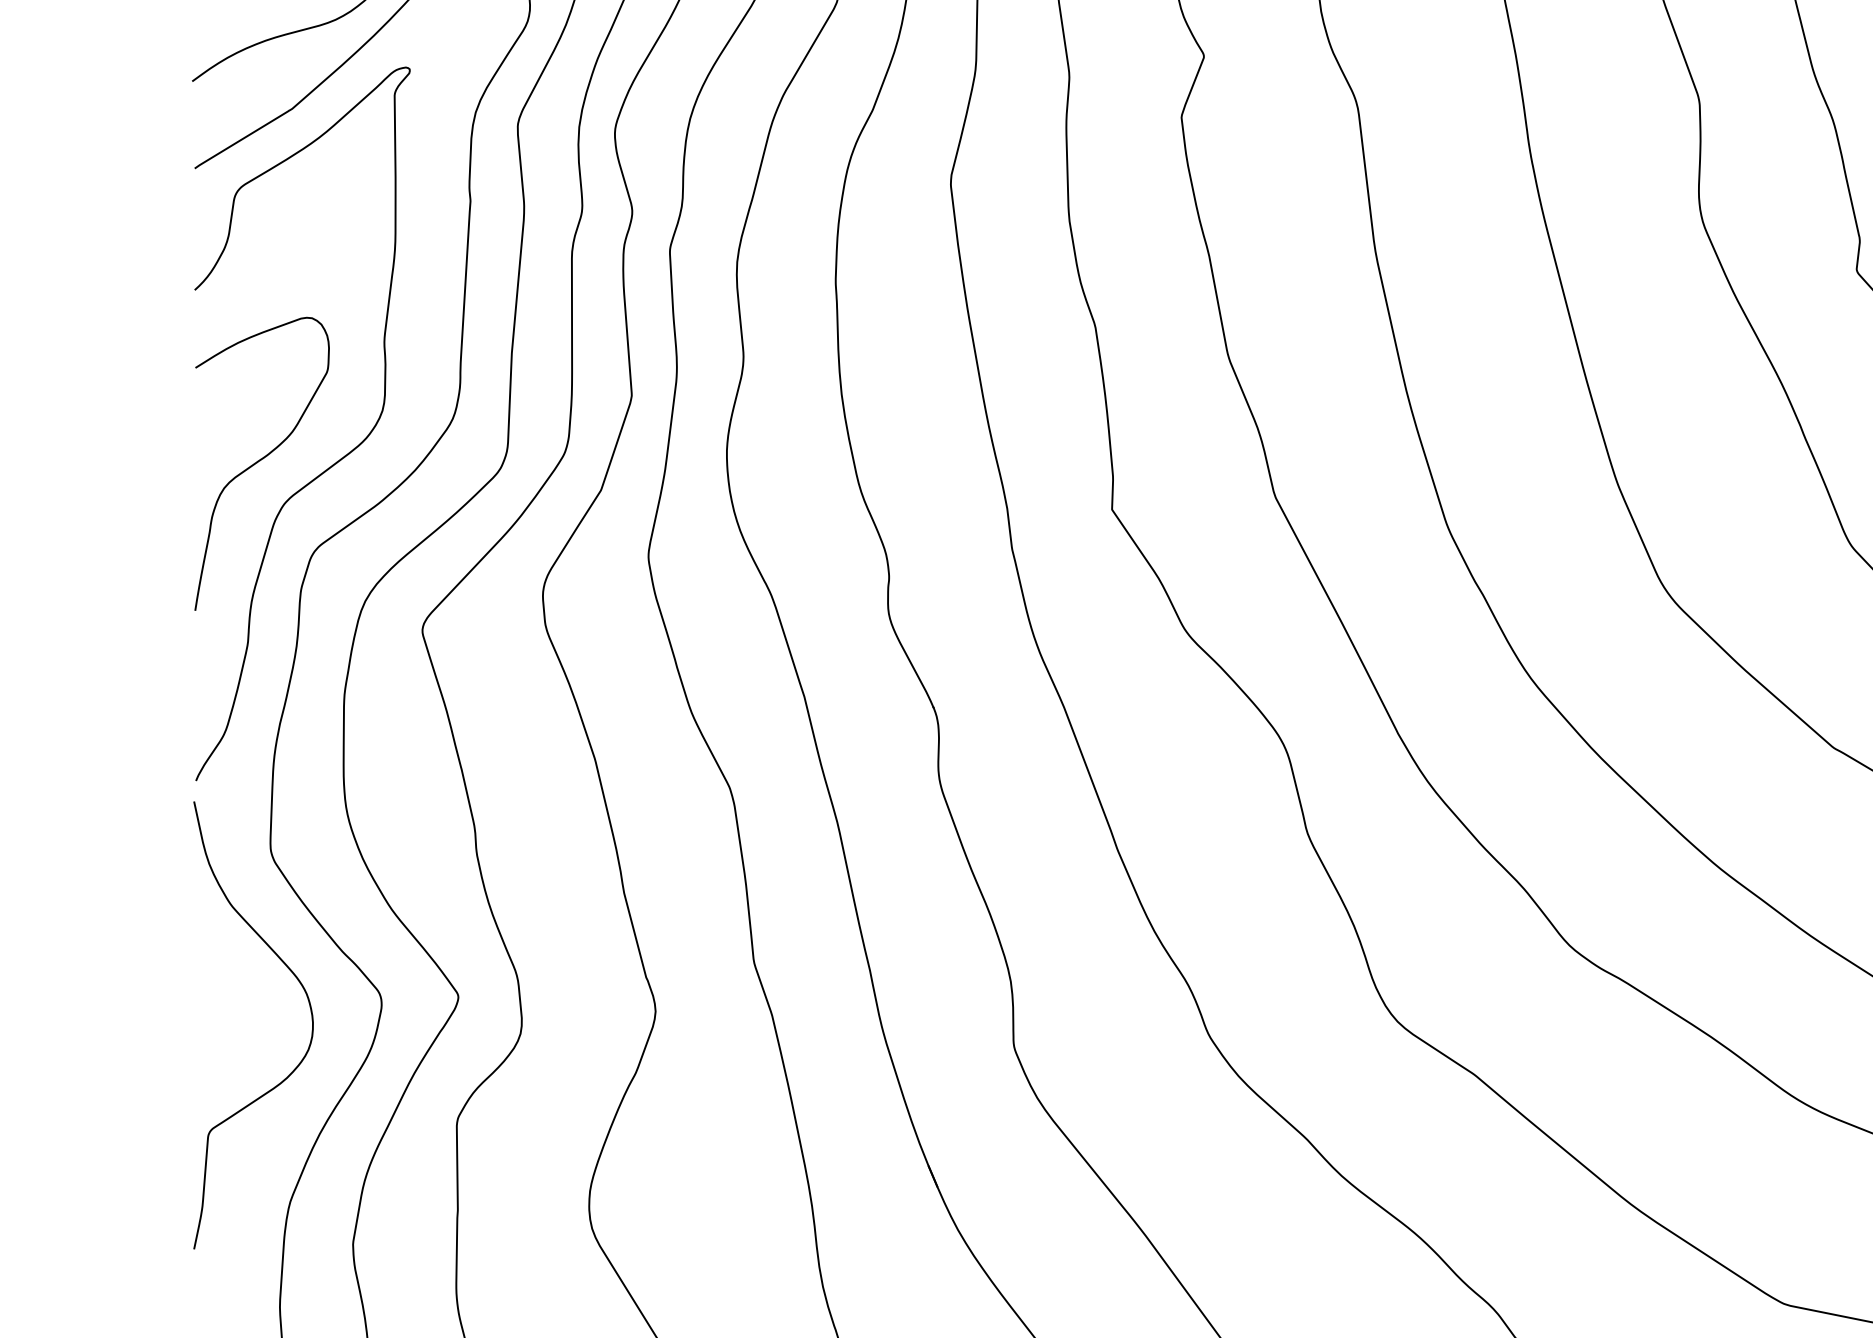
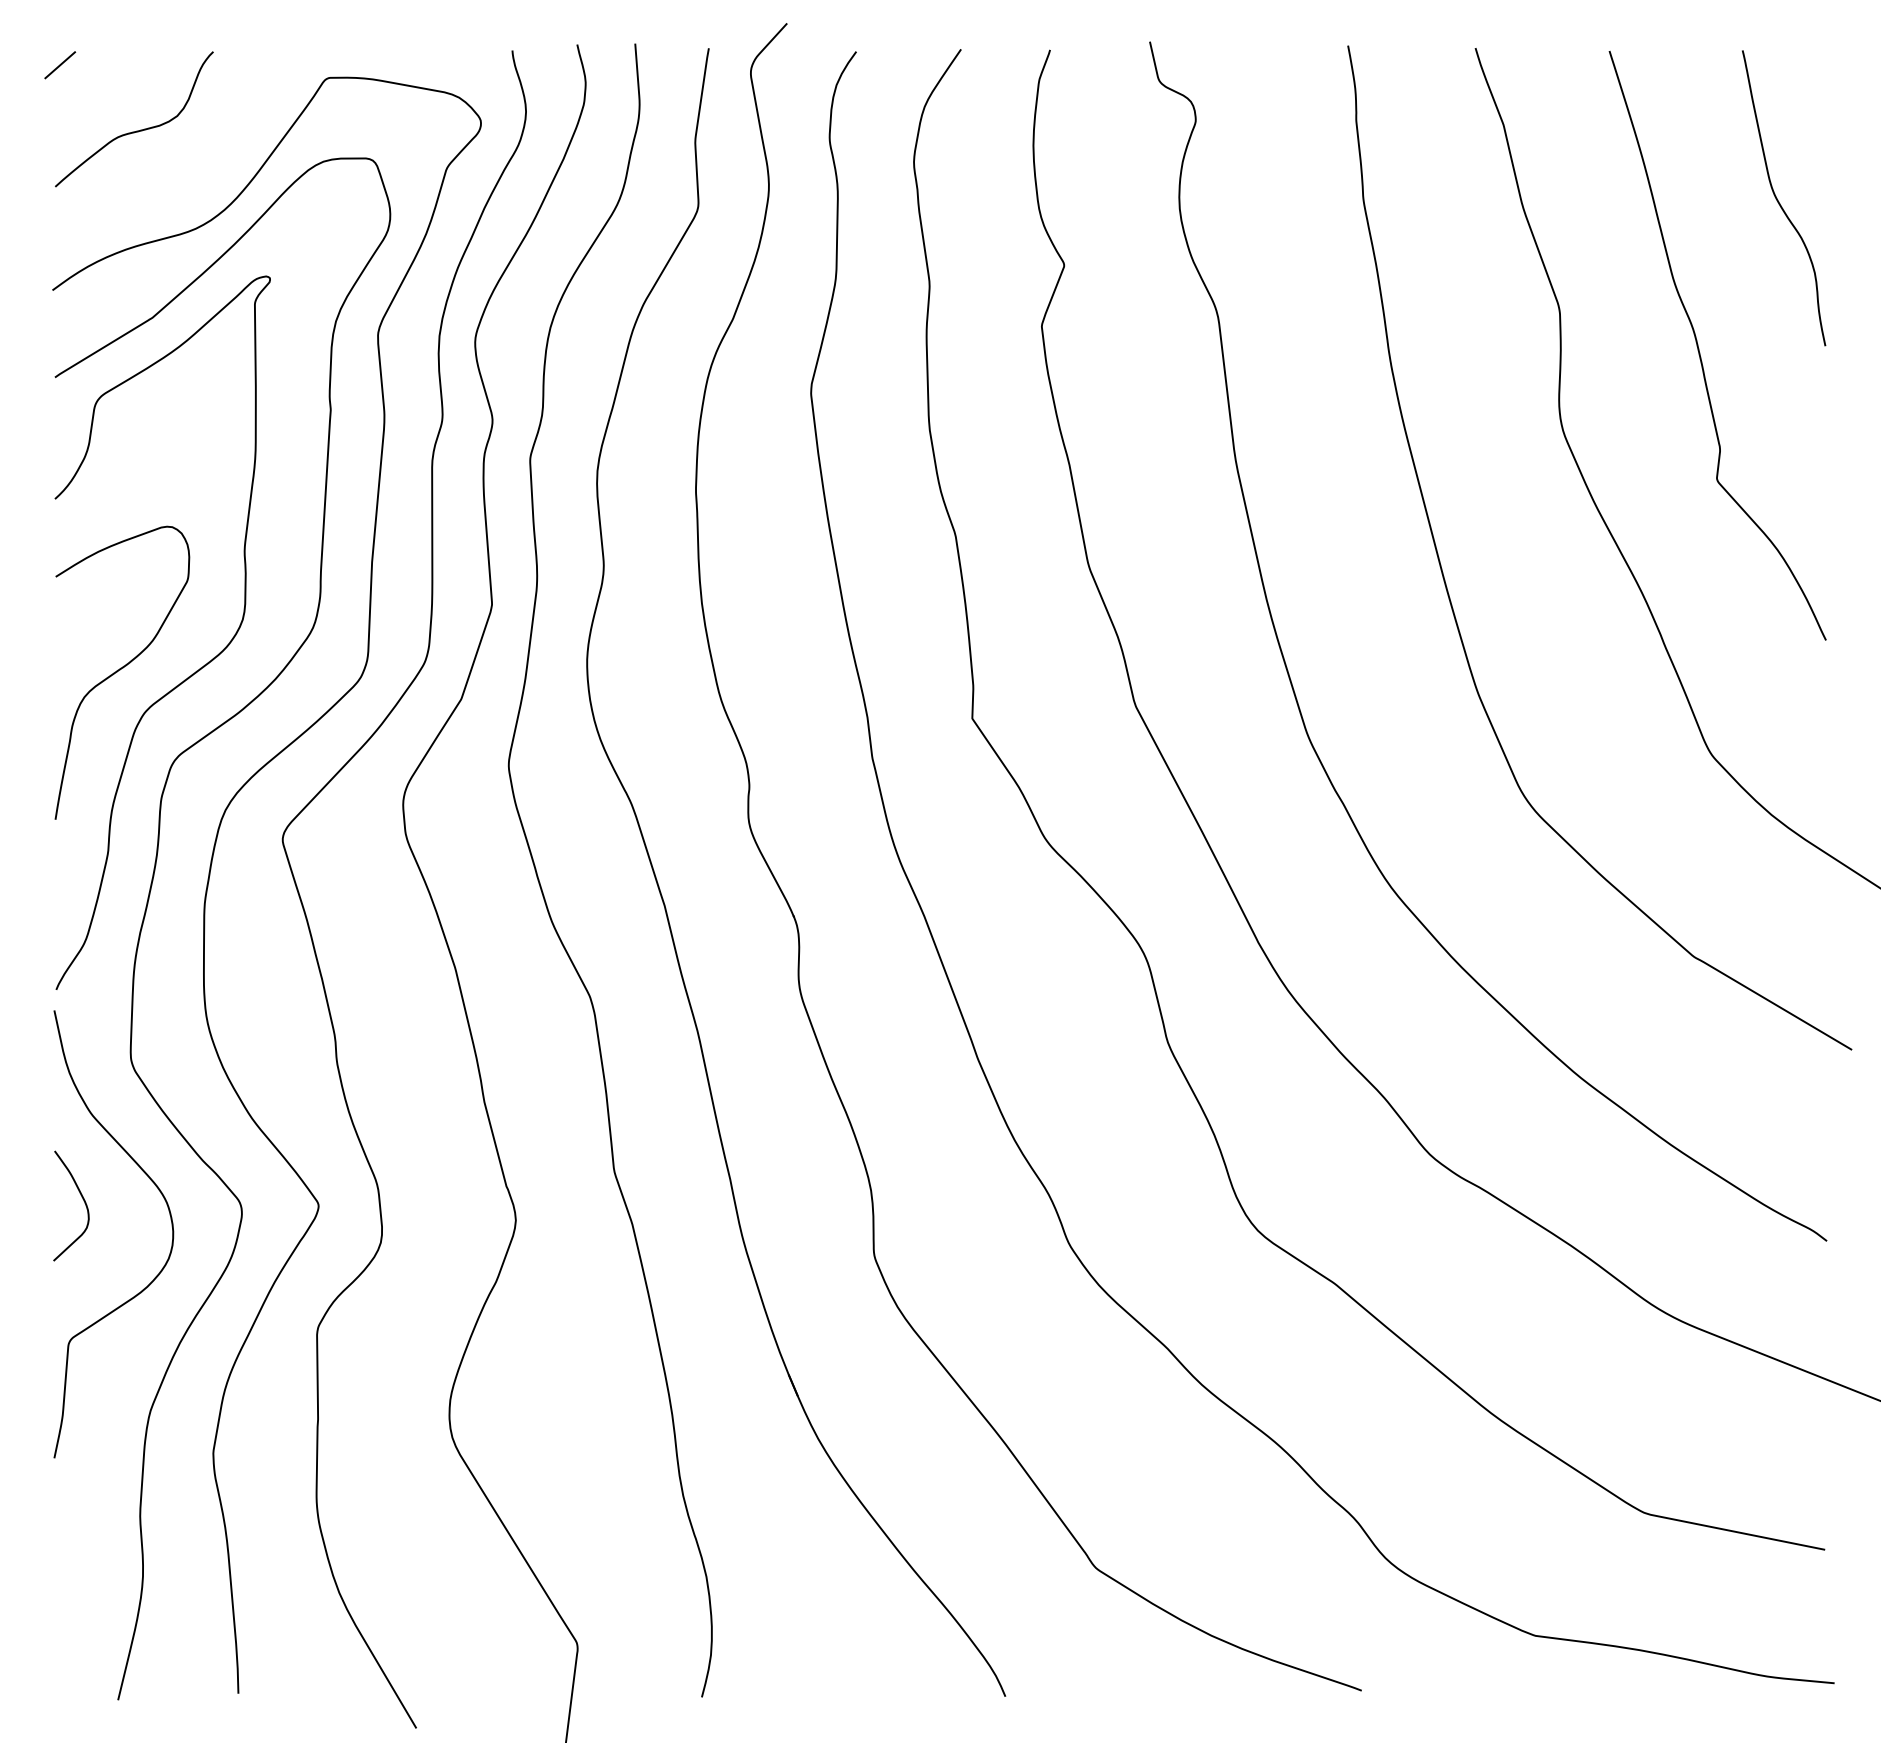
curve: (222, 990) -> (82, 1199), added

